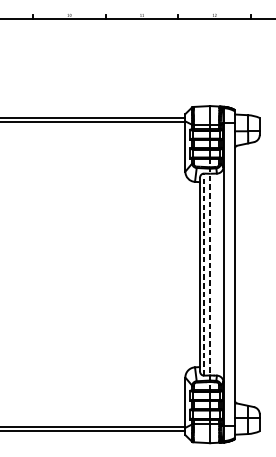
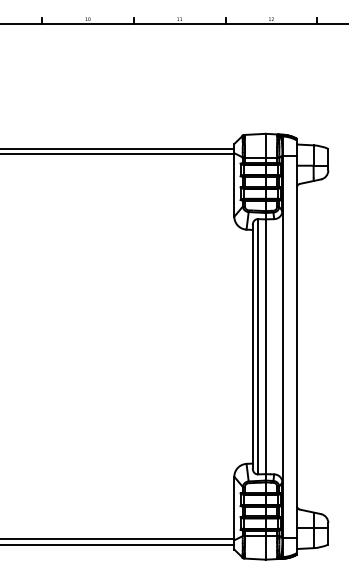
line: (210, 273) -> (265, 345), dashed -> solid
line: (204, 274) -> (258, 346), dashed -> solid

